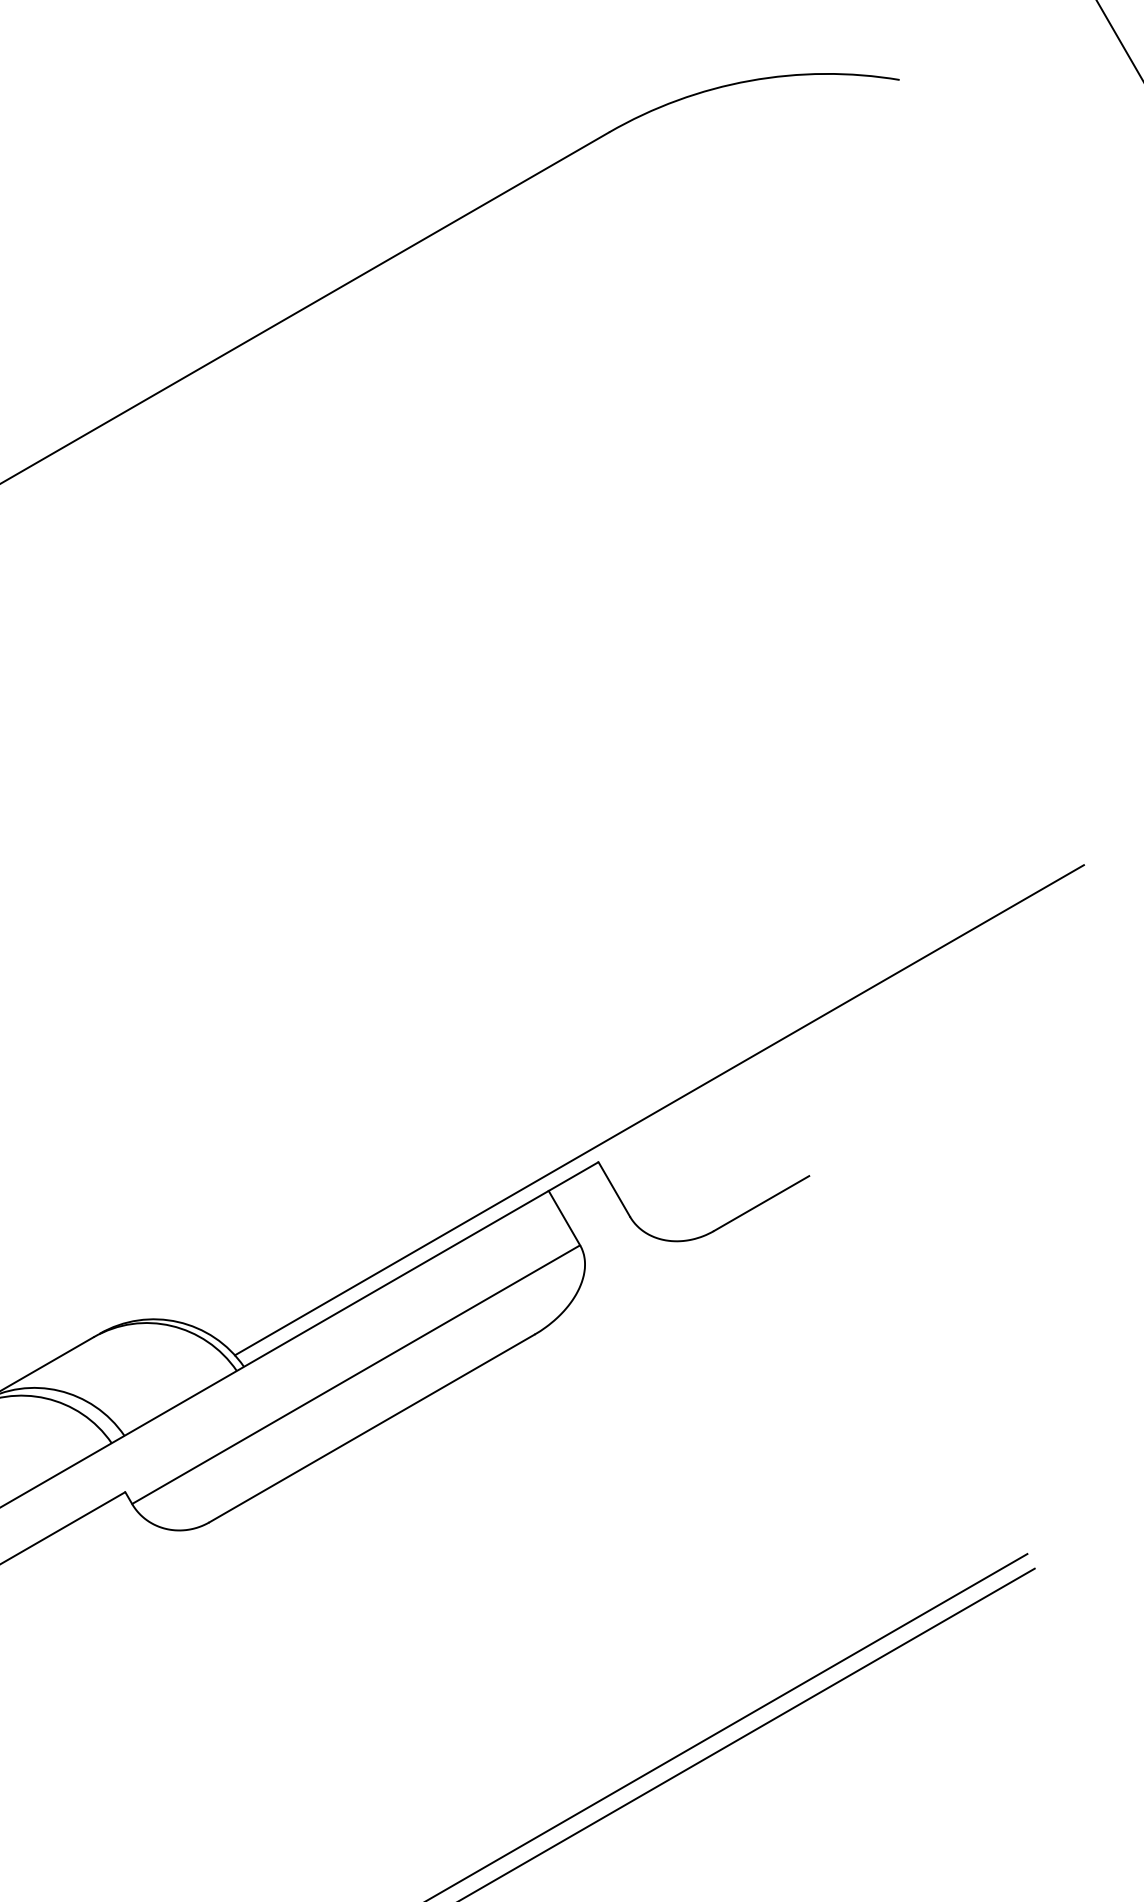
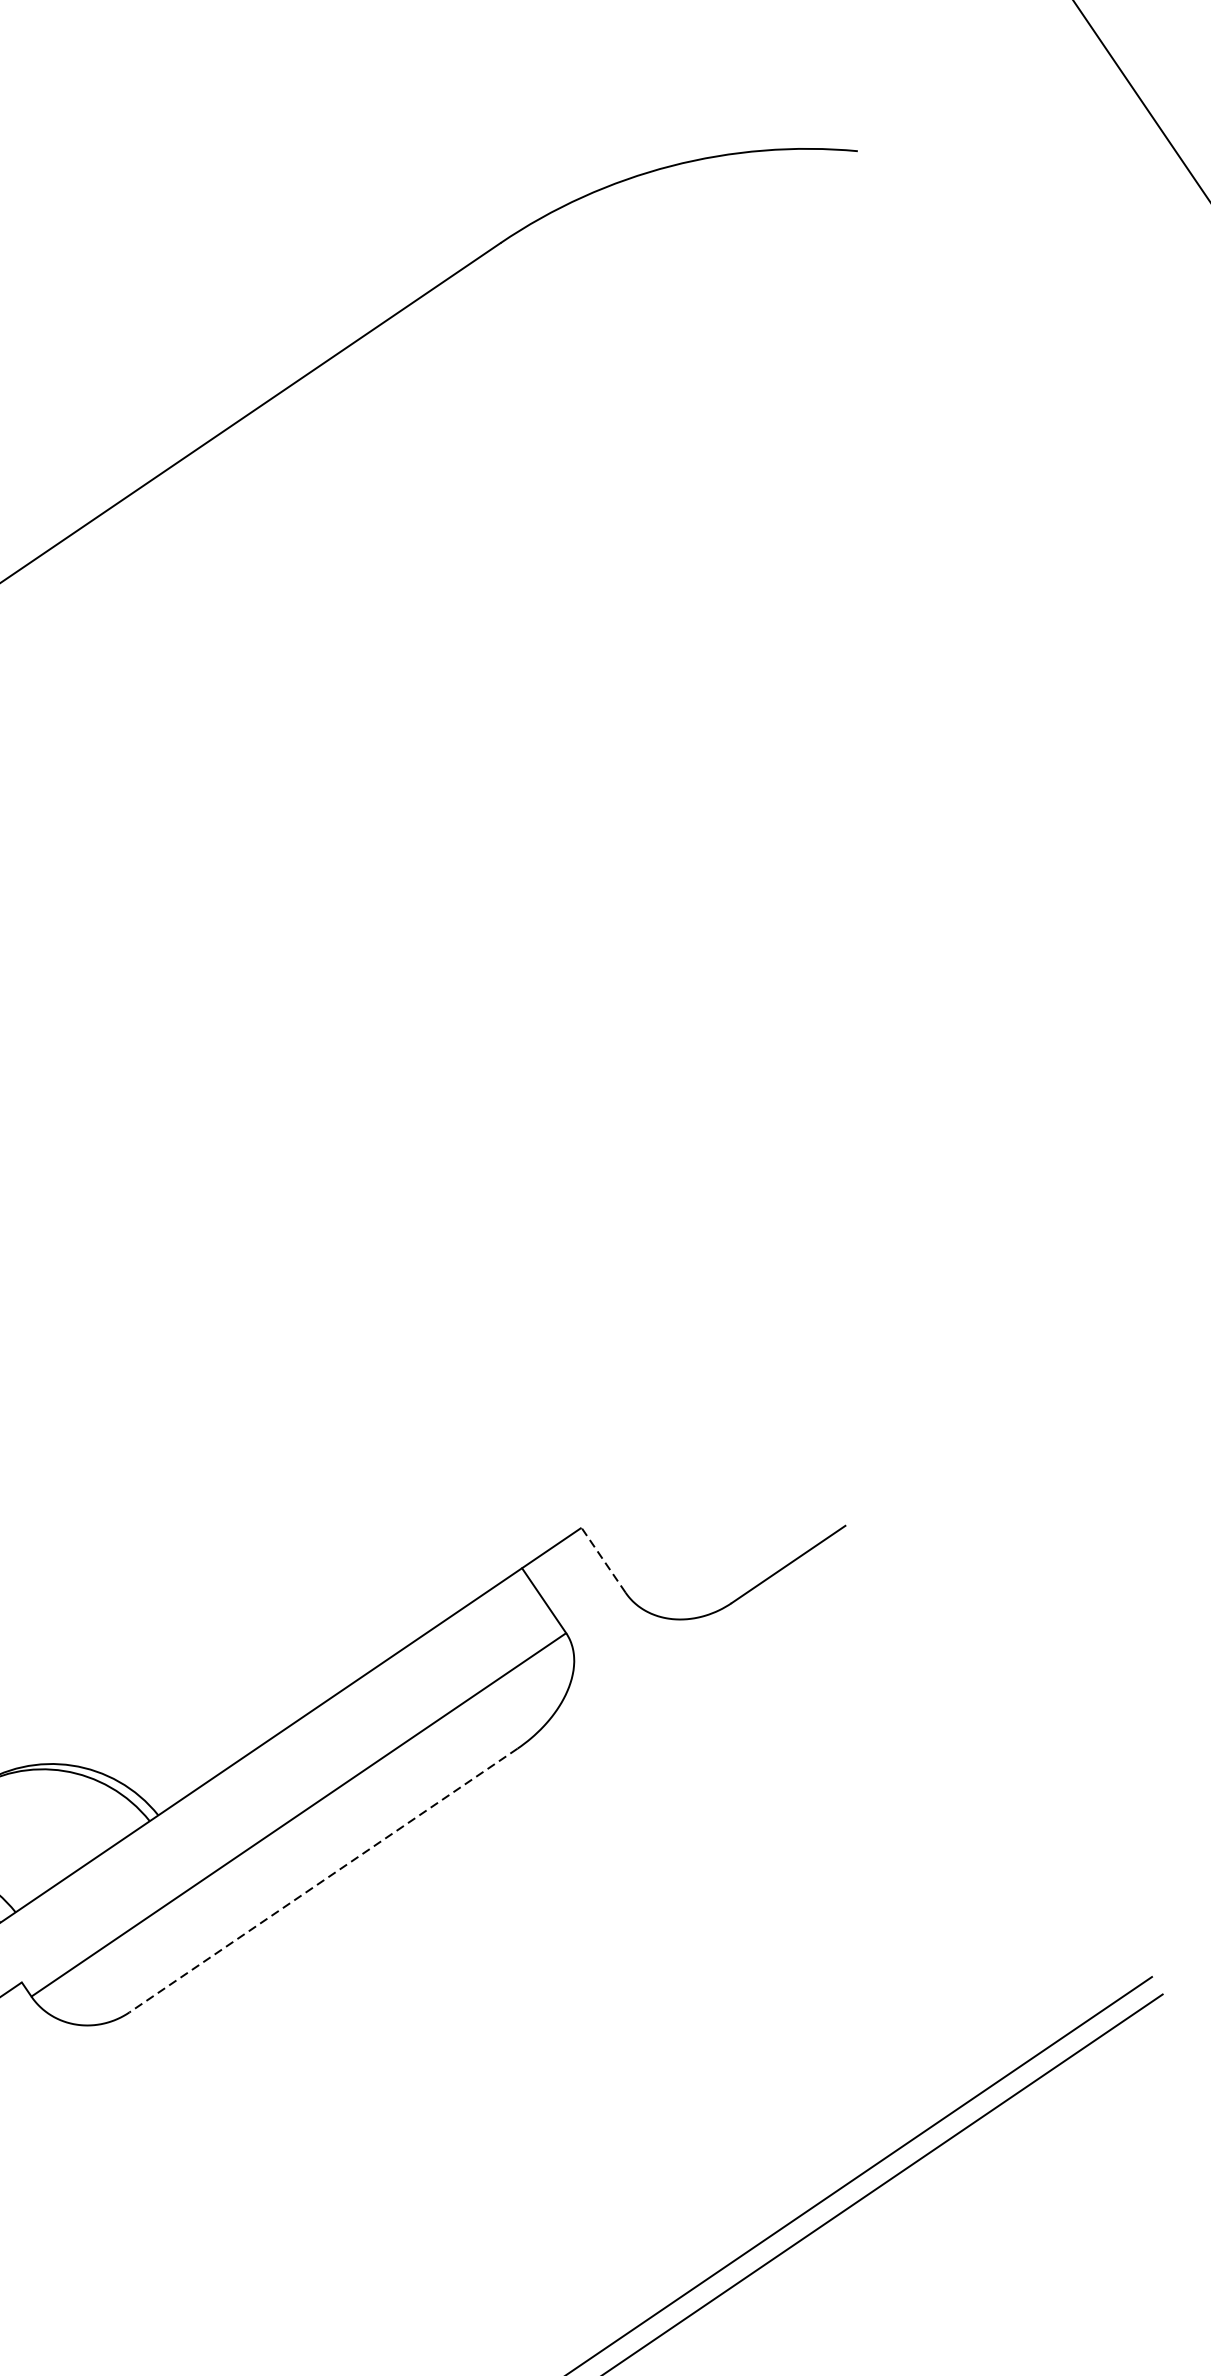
line: (658, 1110) -> (651, 1457), removed
line: (614, 1188) -> (603, 1559), solid -> dashed
line: (372, 1428) -> (324, 1880), solid -> dashed

